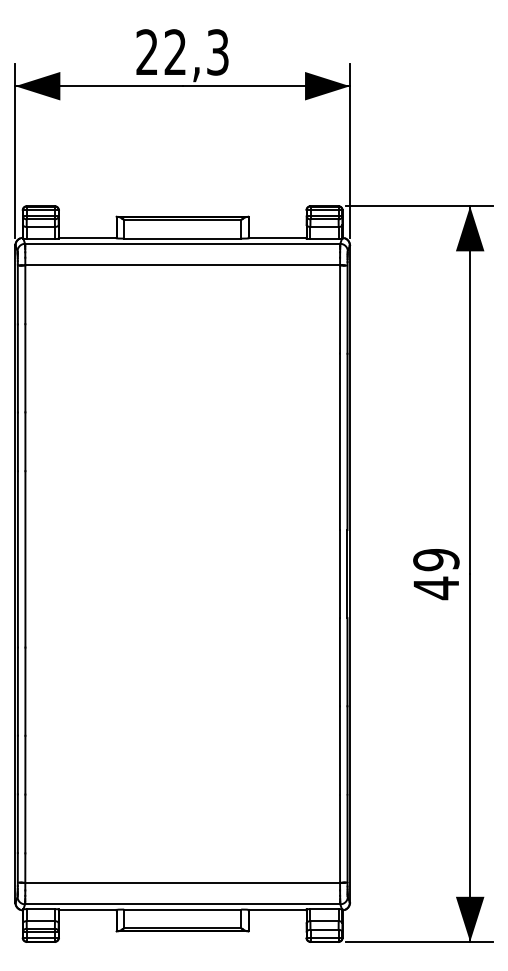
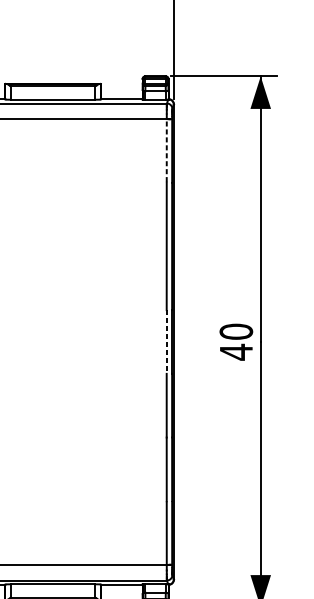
line: (340, 305) -> (167, 148), solid -> dashed
text: (436, 559) -> (236, 331), 49 -> 40
line: (339, 574) -> (166, 342), solid -> dashed

